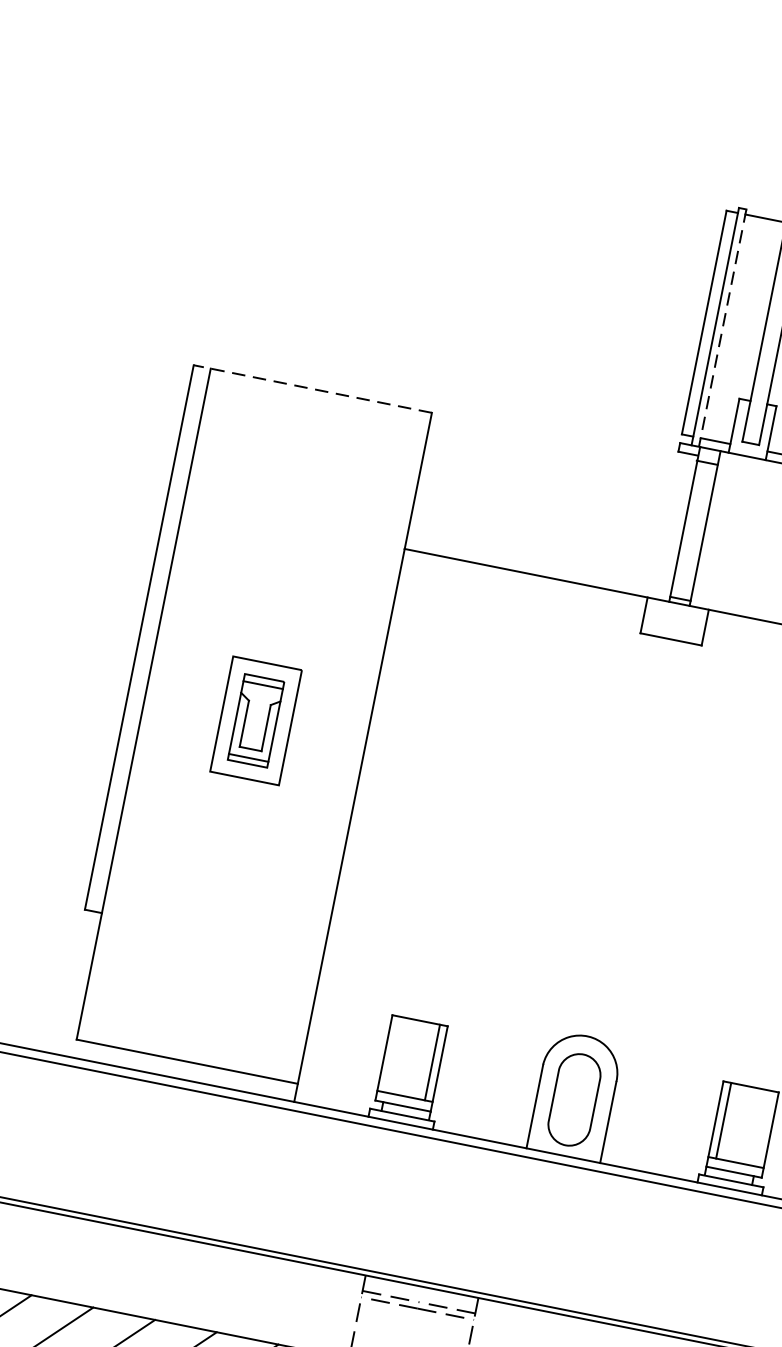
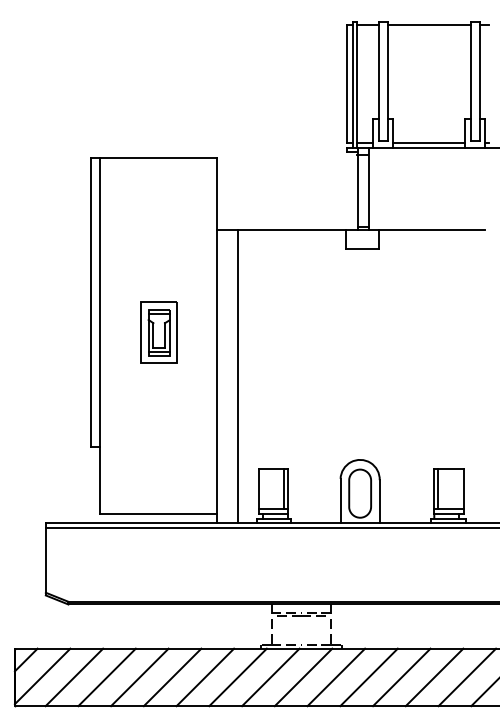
line: (723, 327) -> (357, 84), dashed -> solid
line: (311, 388) -> (153, 157), dashed -> solid
line: (387, 832) -> (237, 376), added

